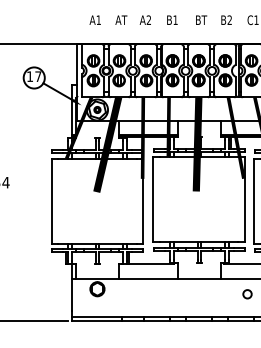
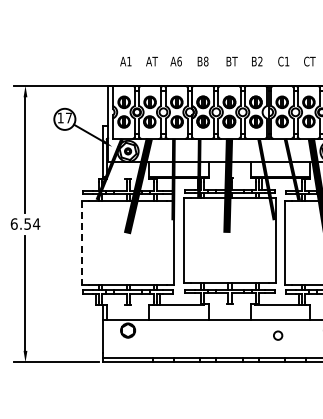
text: (148, 20) -> (179, 61), A2 -> A6
text: (175, 20) -> (206, 61), B1 -> B8
line: (51, 202) -> (82, 243), solid -> dashed

